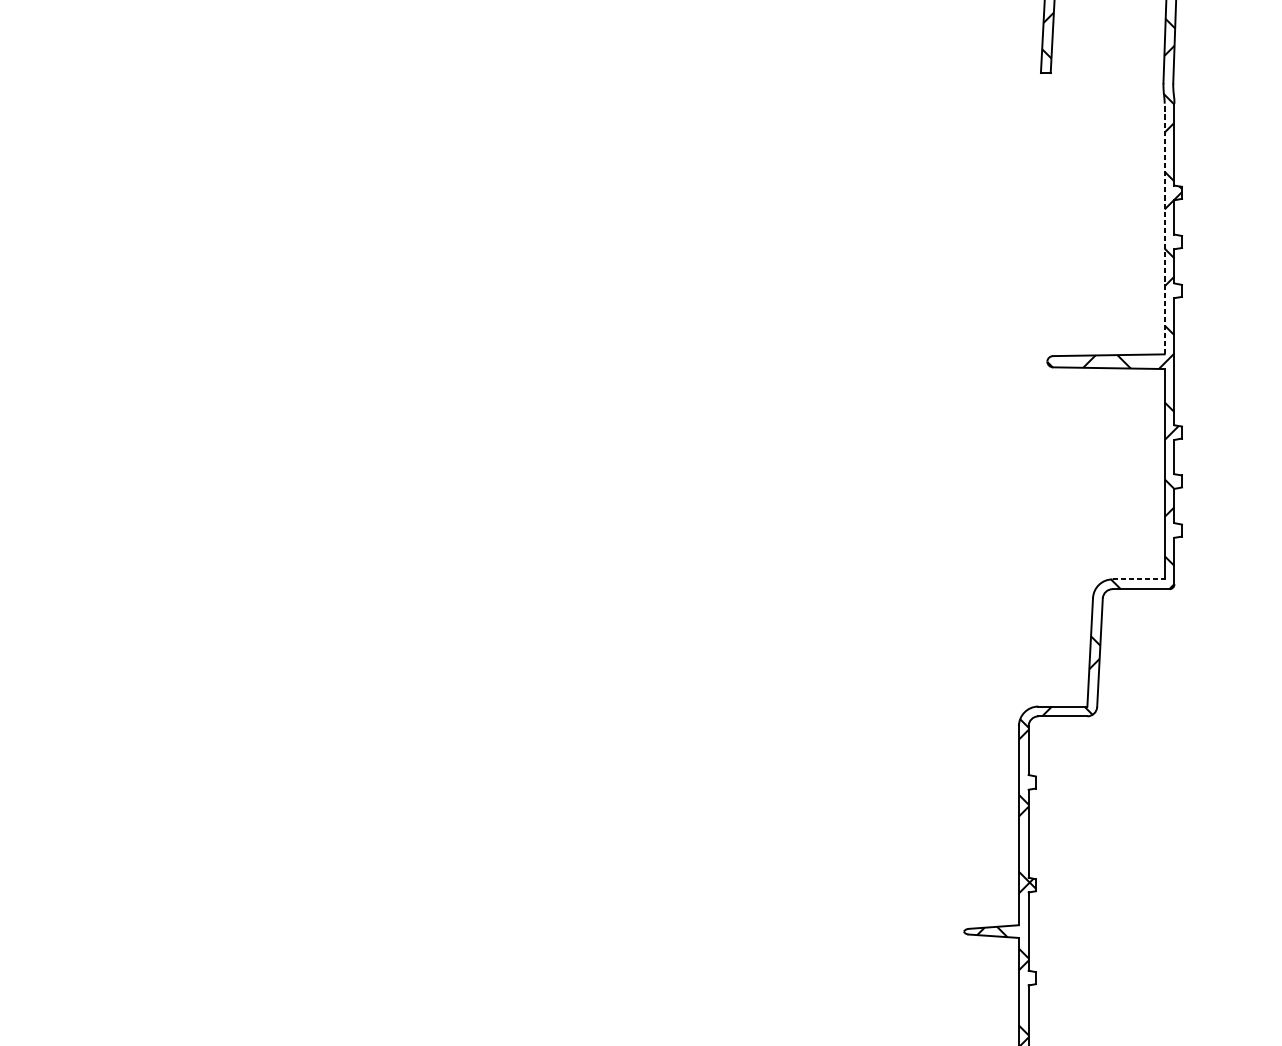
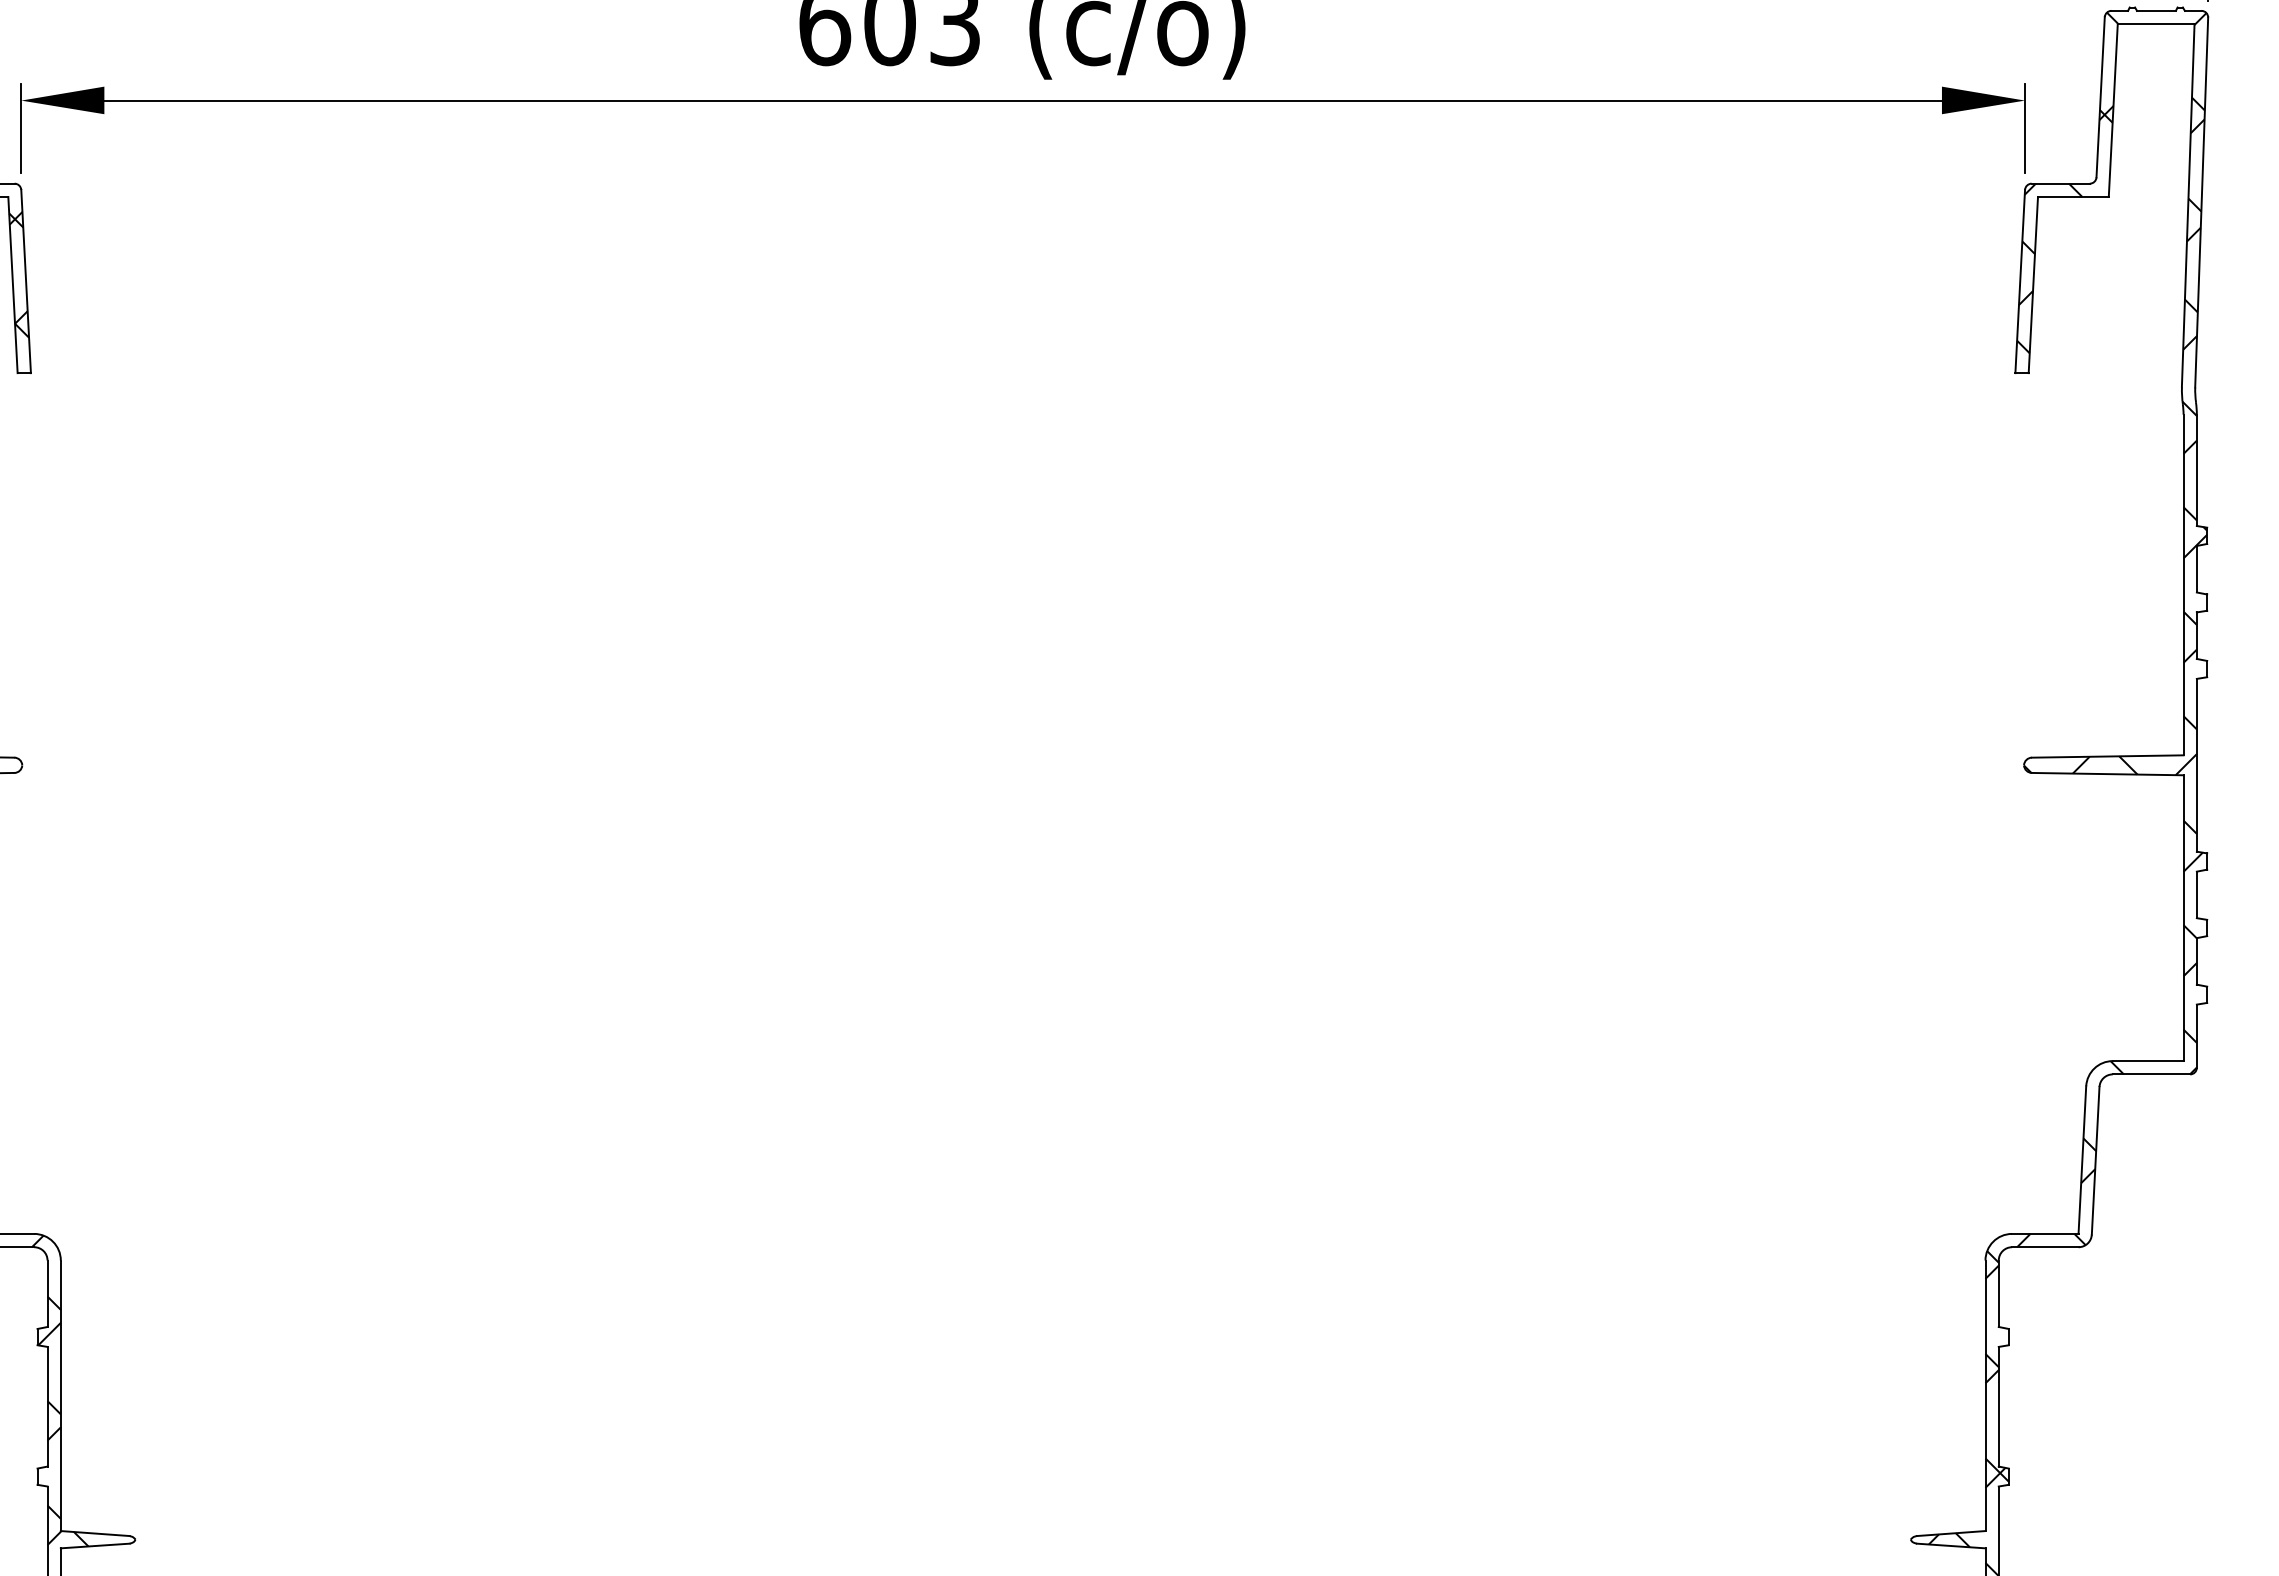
line: (1164, 228) -> (2183, 584), dashed -> solid
line: (1138, 579) -> (2148, 1061), dashed -> solid

